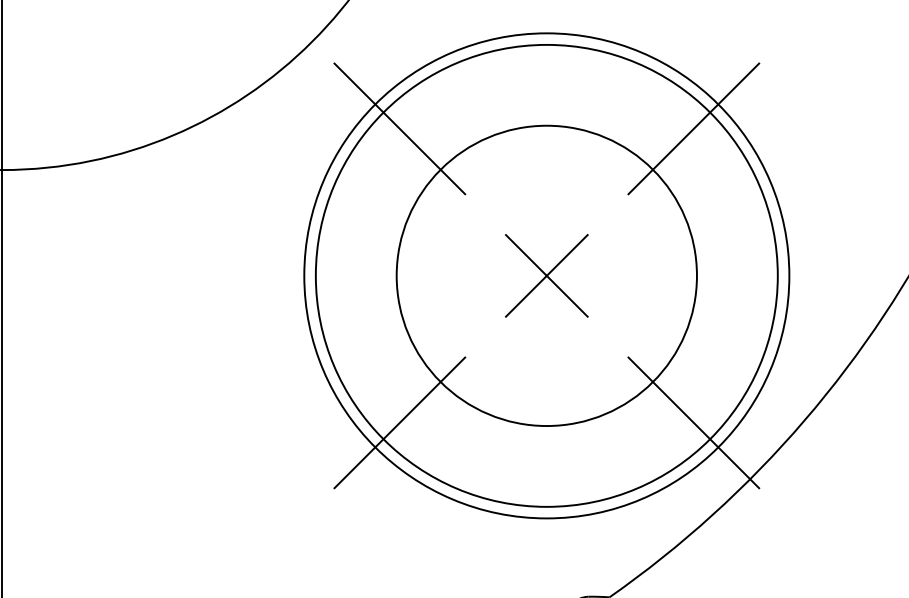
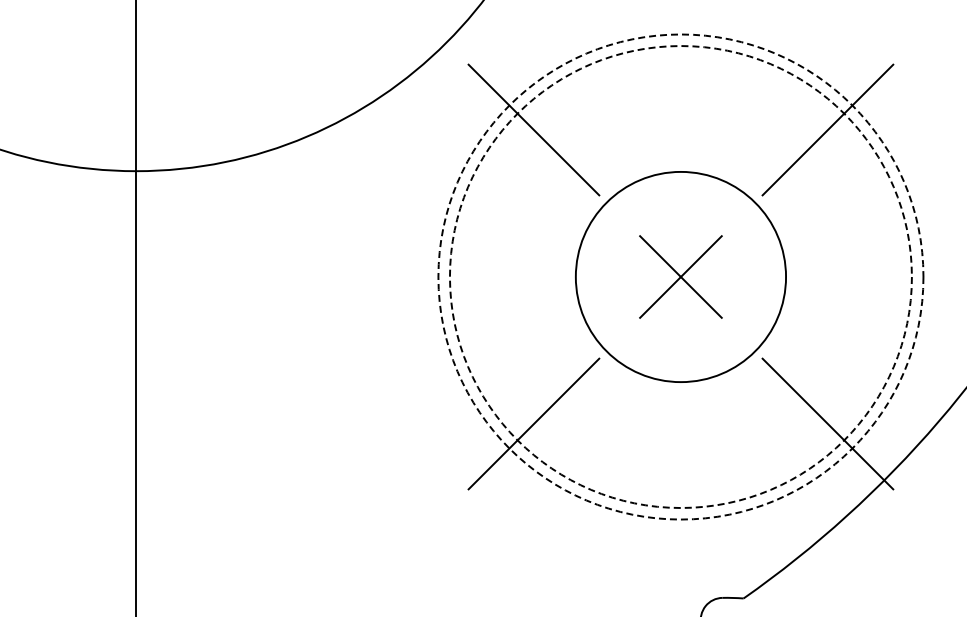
circle: (546, 275) -> (680, 276), size x0.7
circle: (546, 275) -> (680, 276), solid -> dashed
circle: (546, 276) -> (680, 277), solid -> dashed

